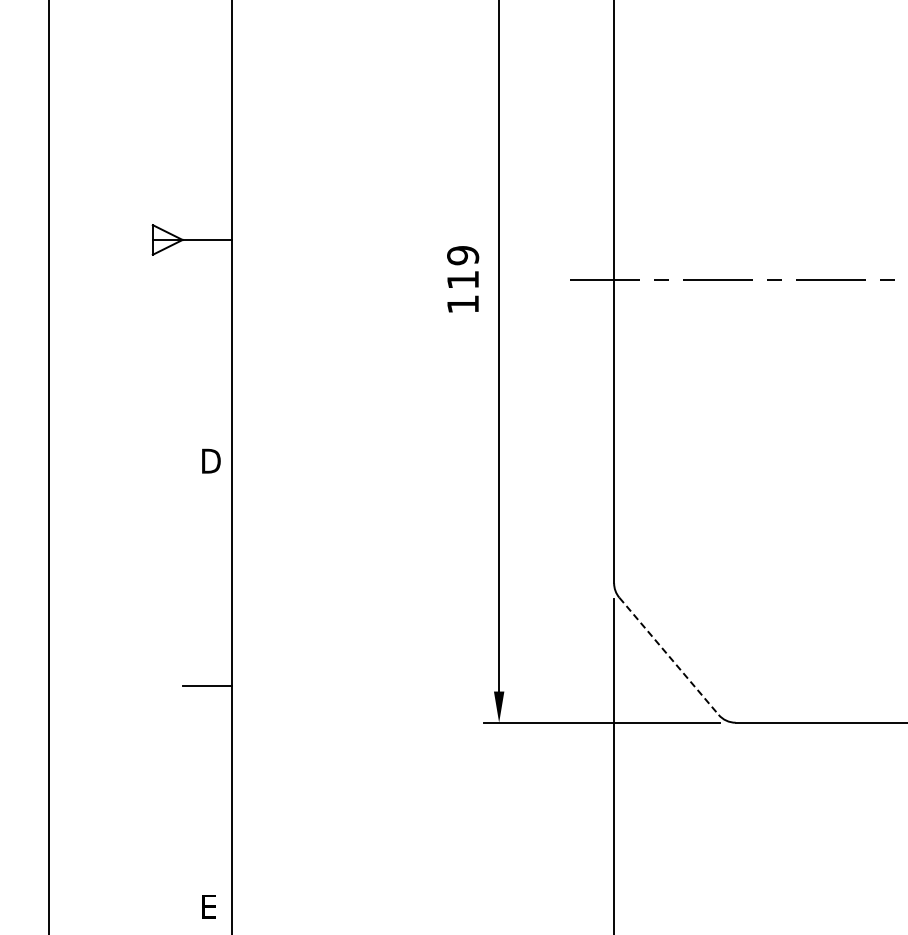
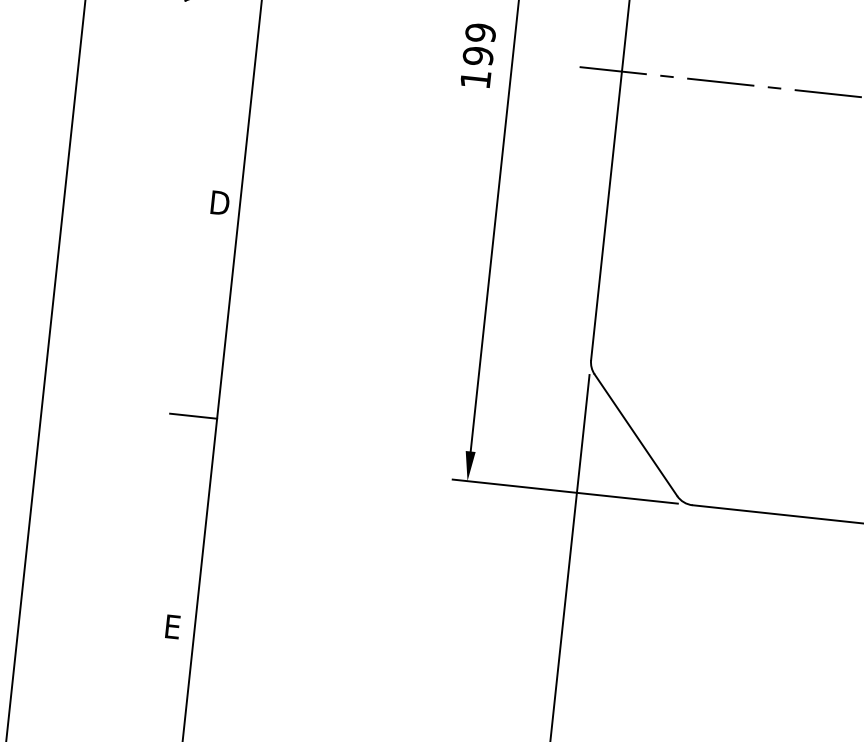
text: (463, 279) -> (478, 55), 119 -> 199
line: (669, 656) -> (636, 435), dashed -> solid

